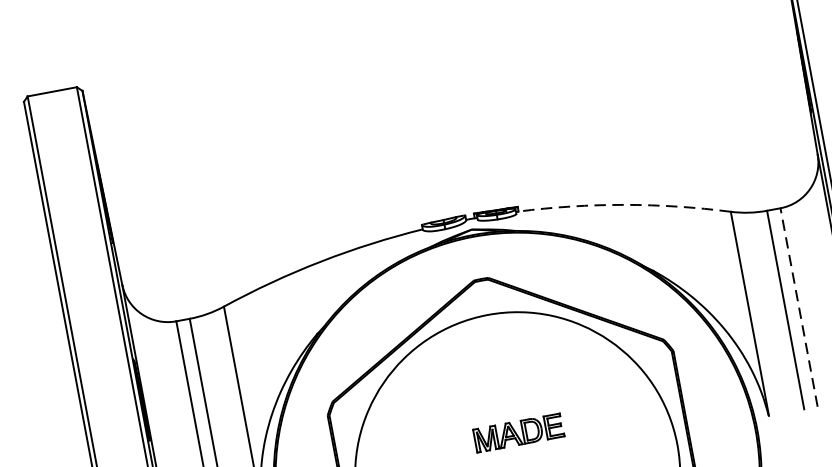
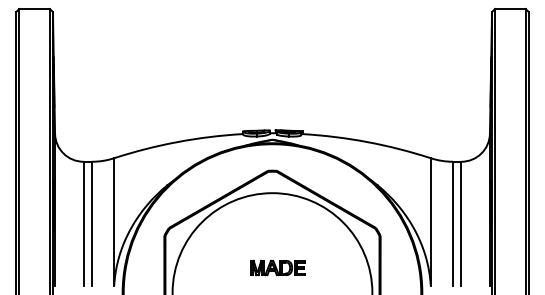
arc: (624, 205) -> (367, 142), dashed -> solid
line: (799, 306) -> (461, 223), dashed -> solid

